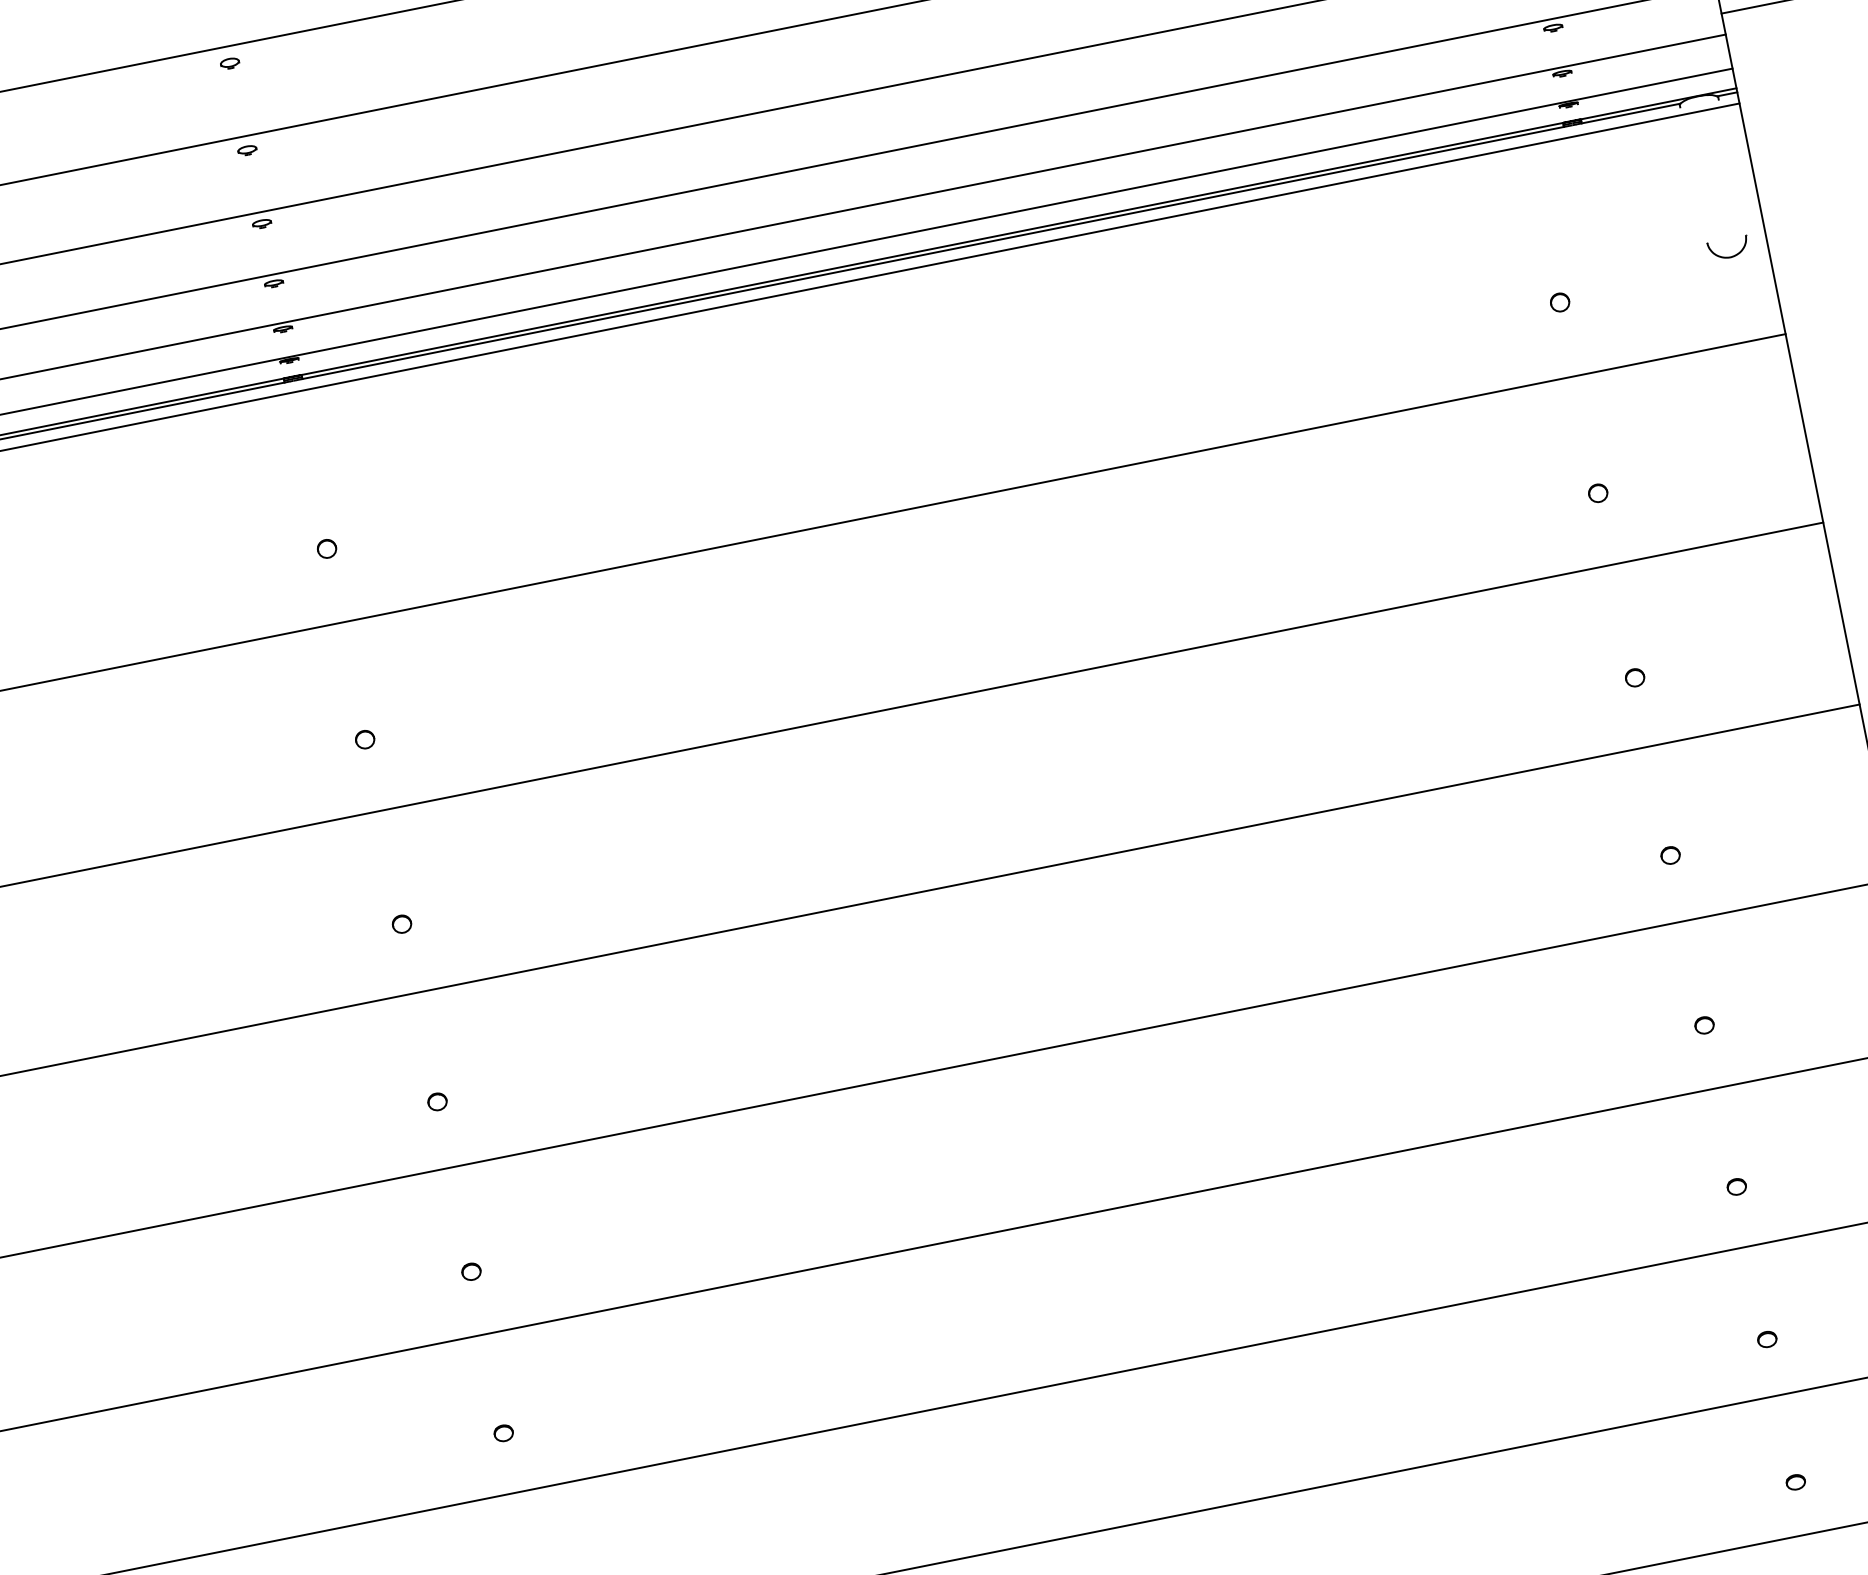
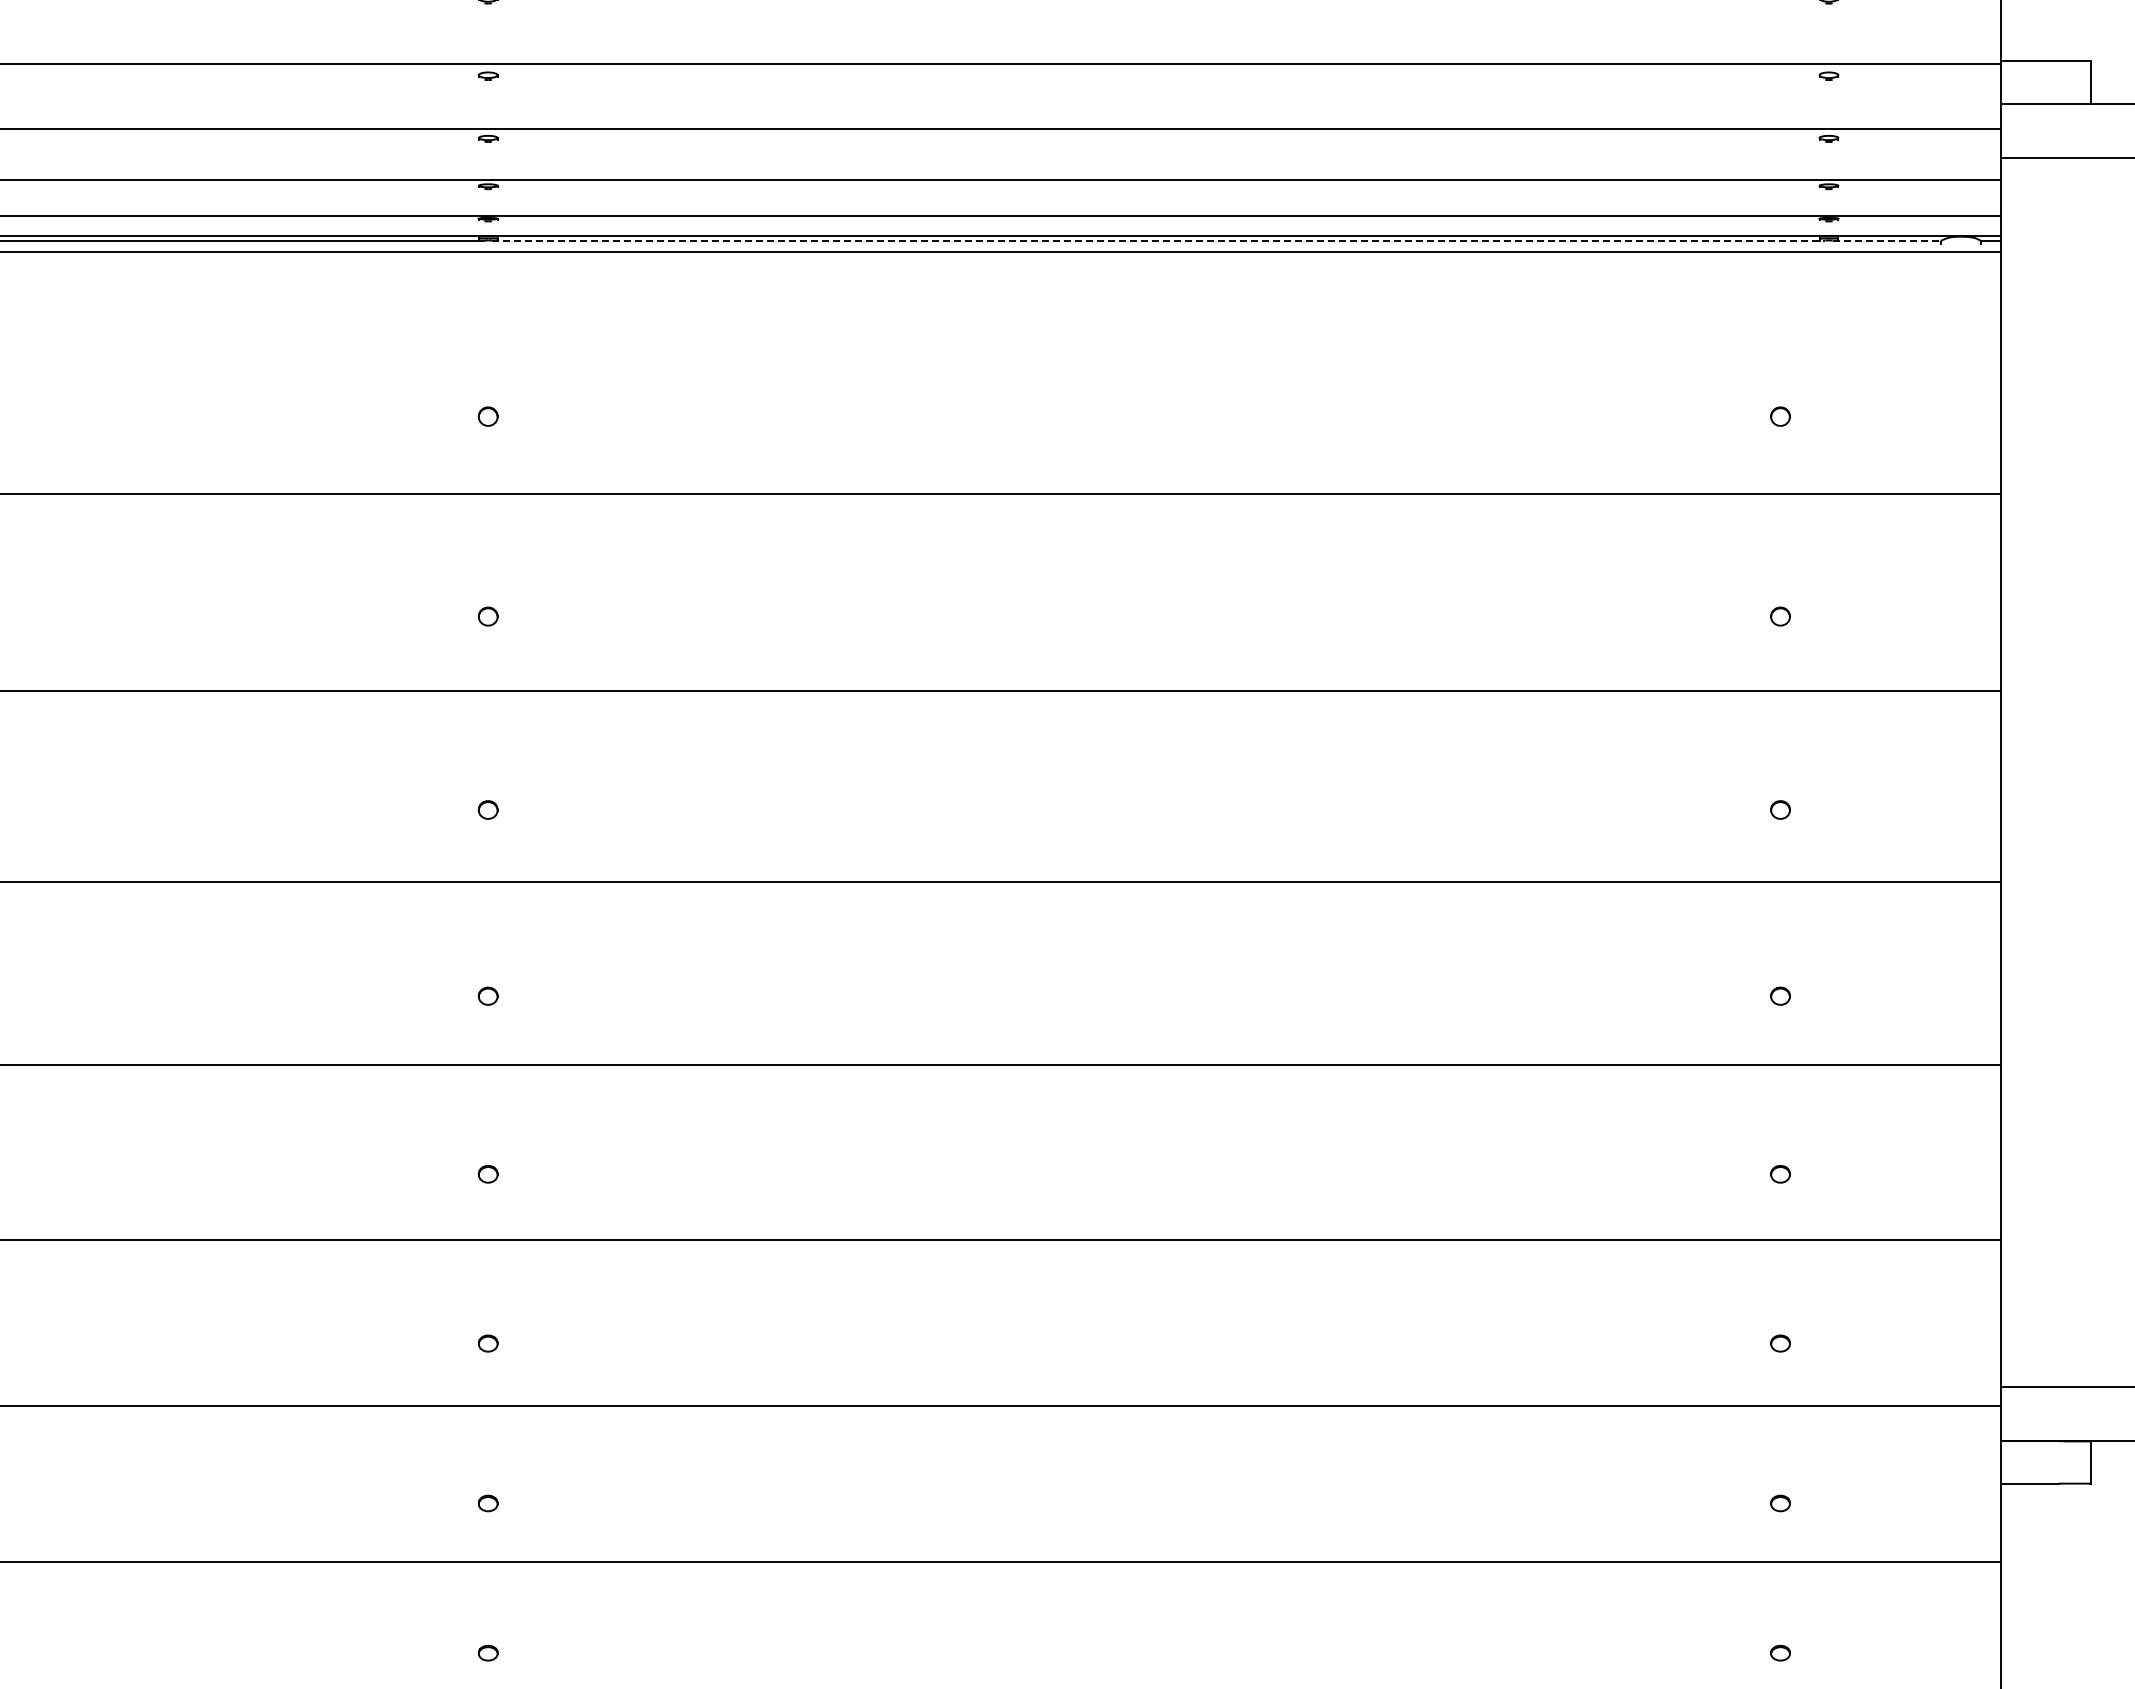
line: (1628, 114) -> (1887, 240), solid -> dashed
line: (933, 252) -> (1159, 240), solid -> dashed
part: (1730, 256) -> (1961, 404), removed

